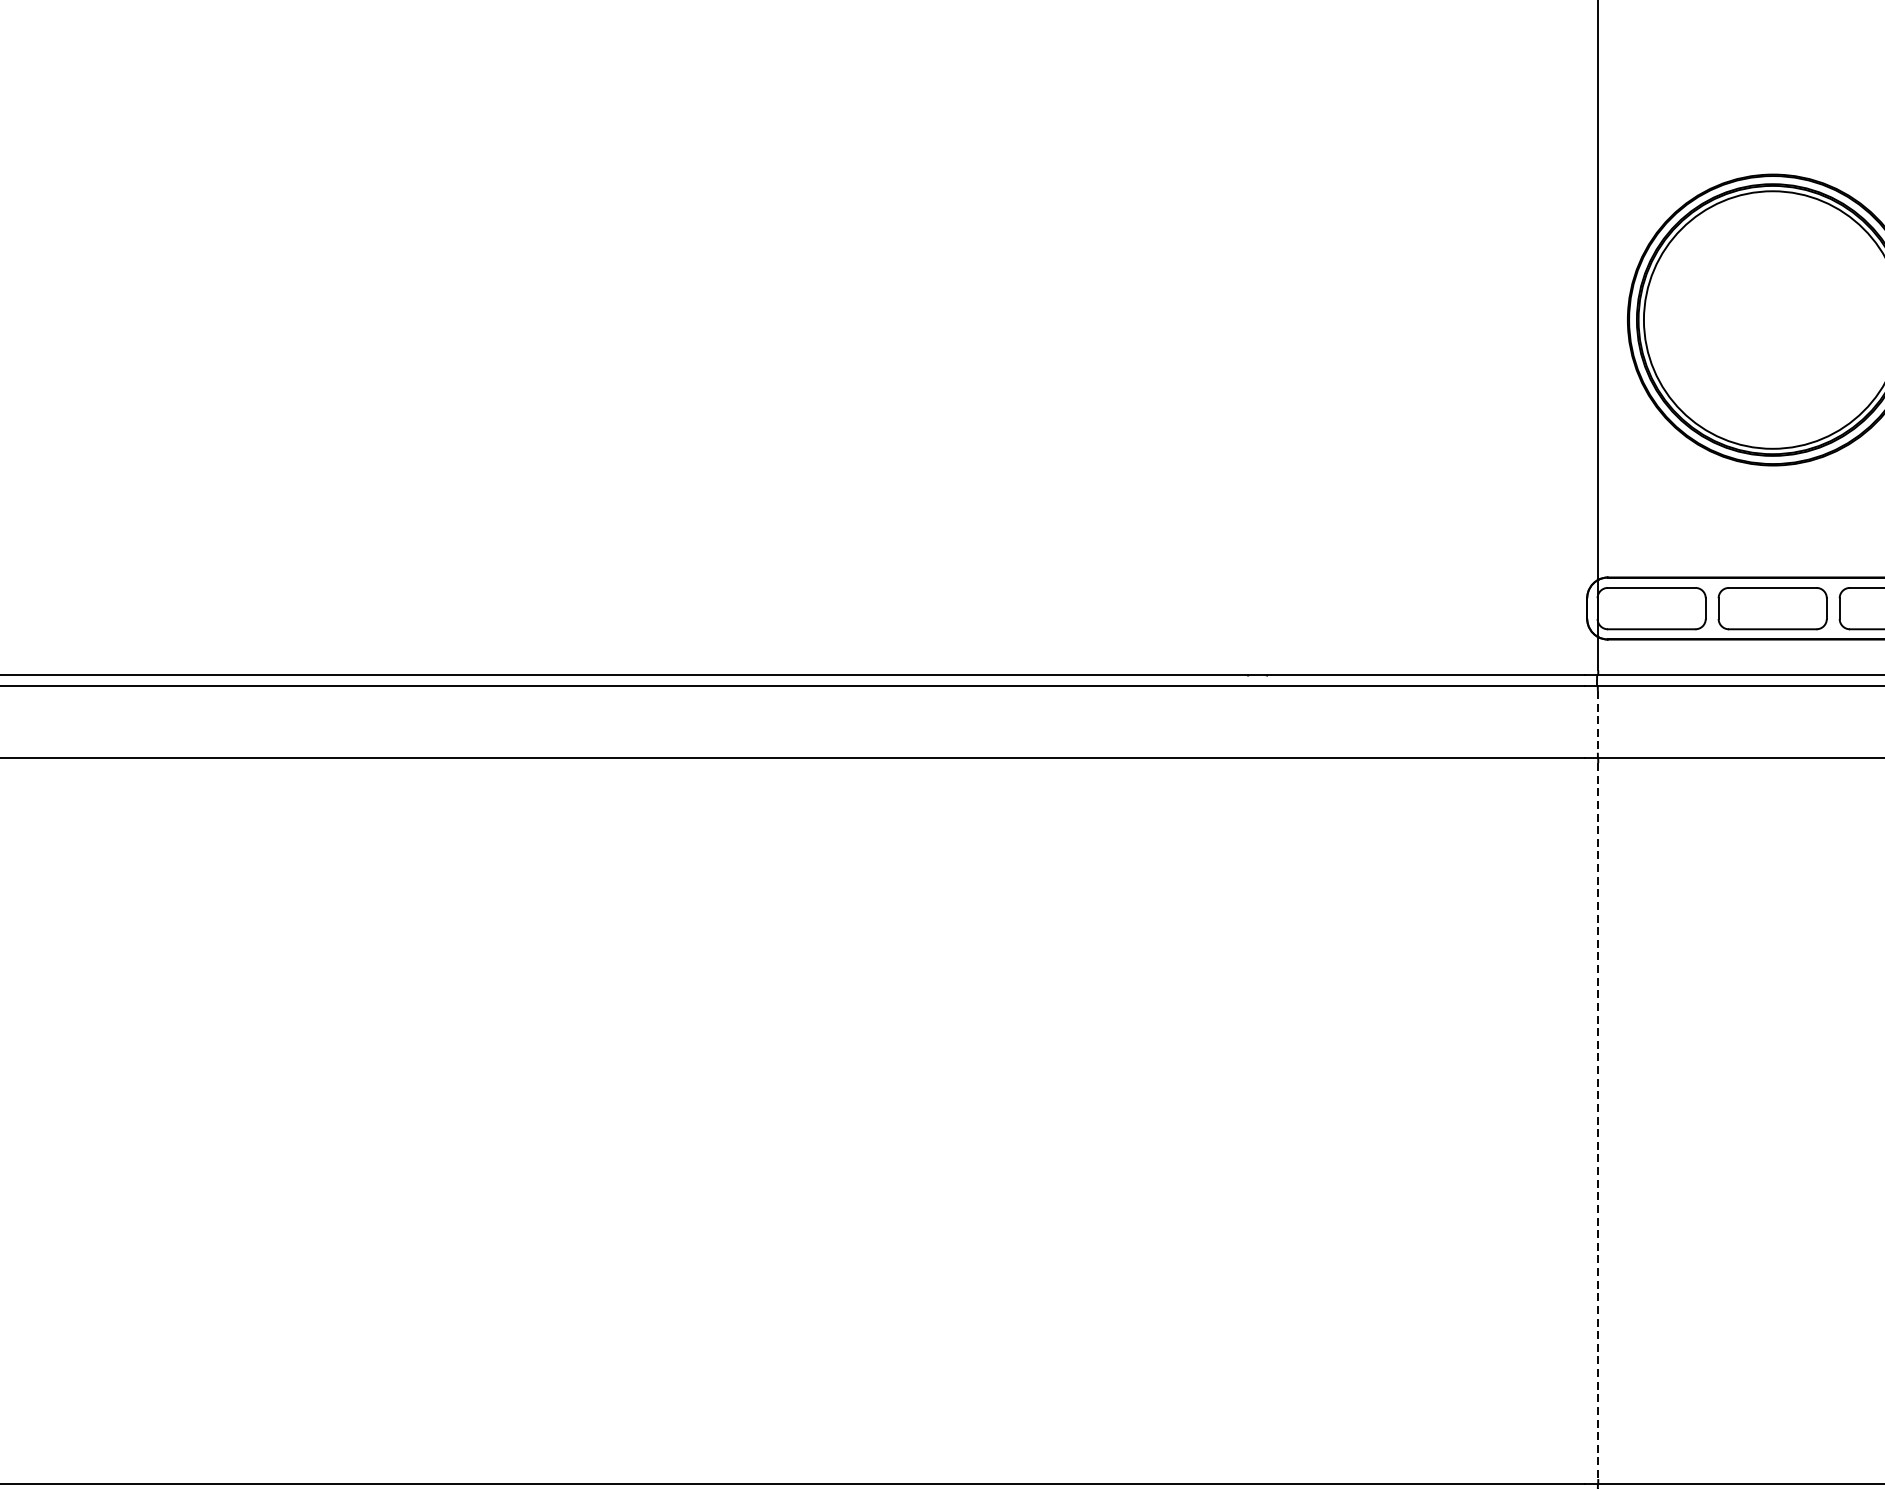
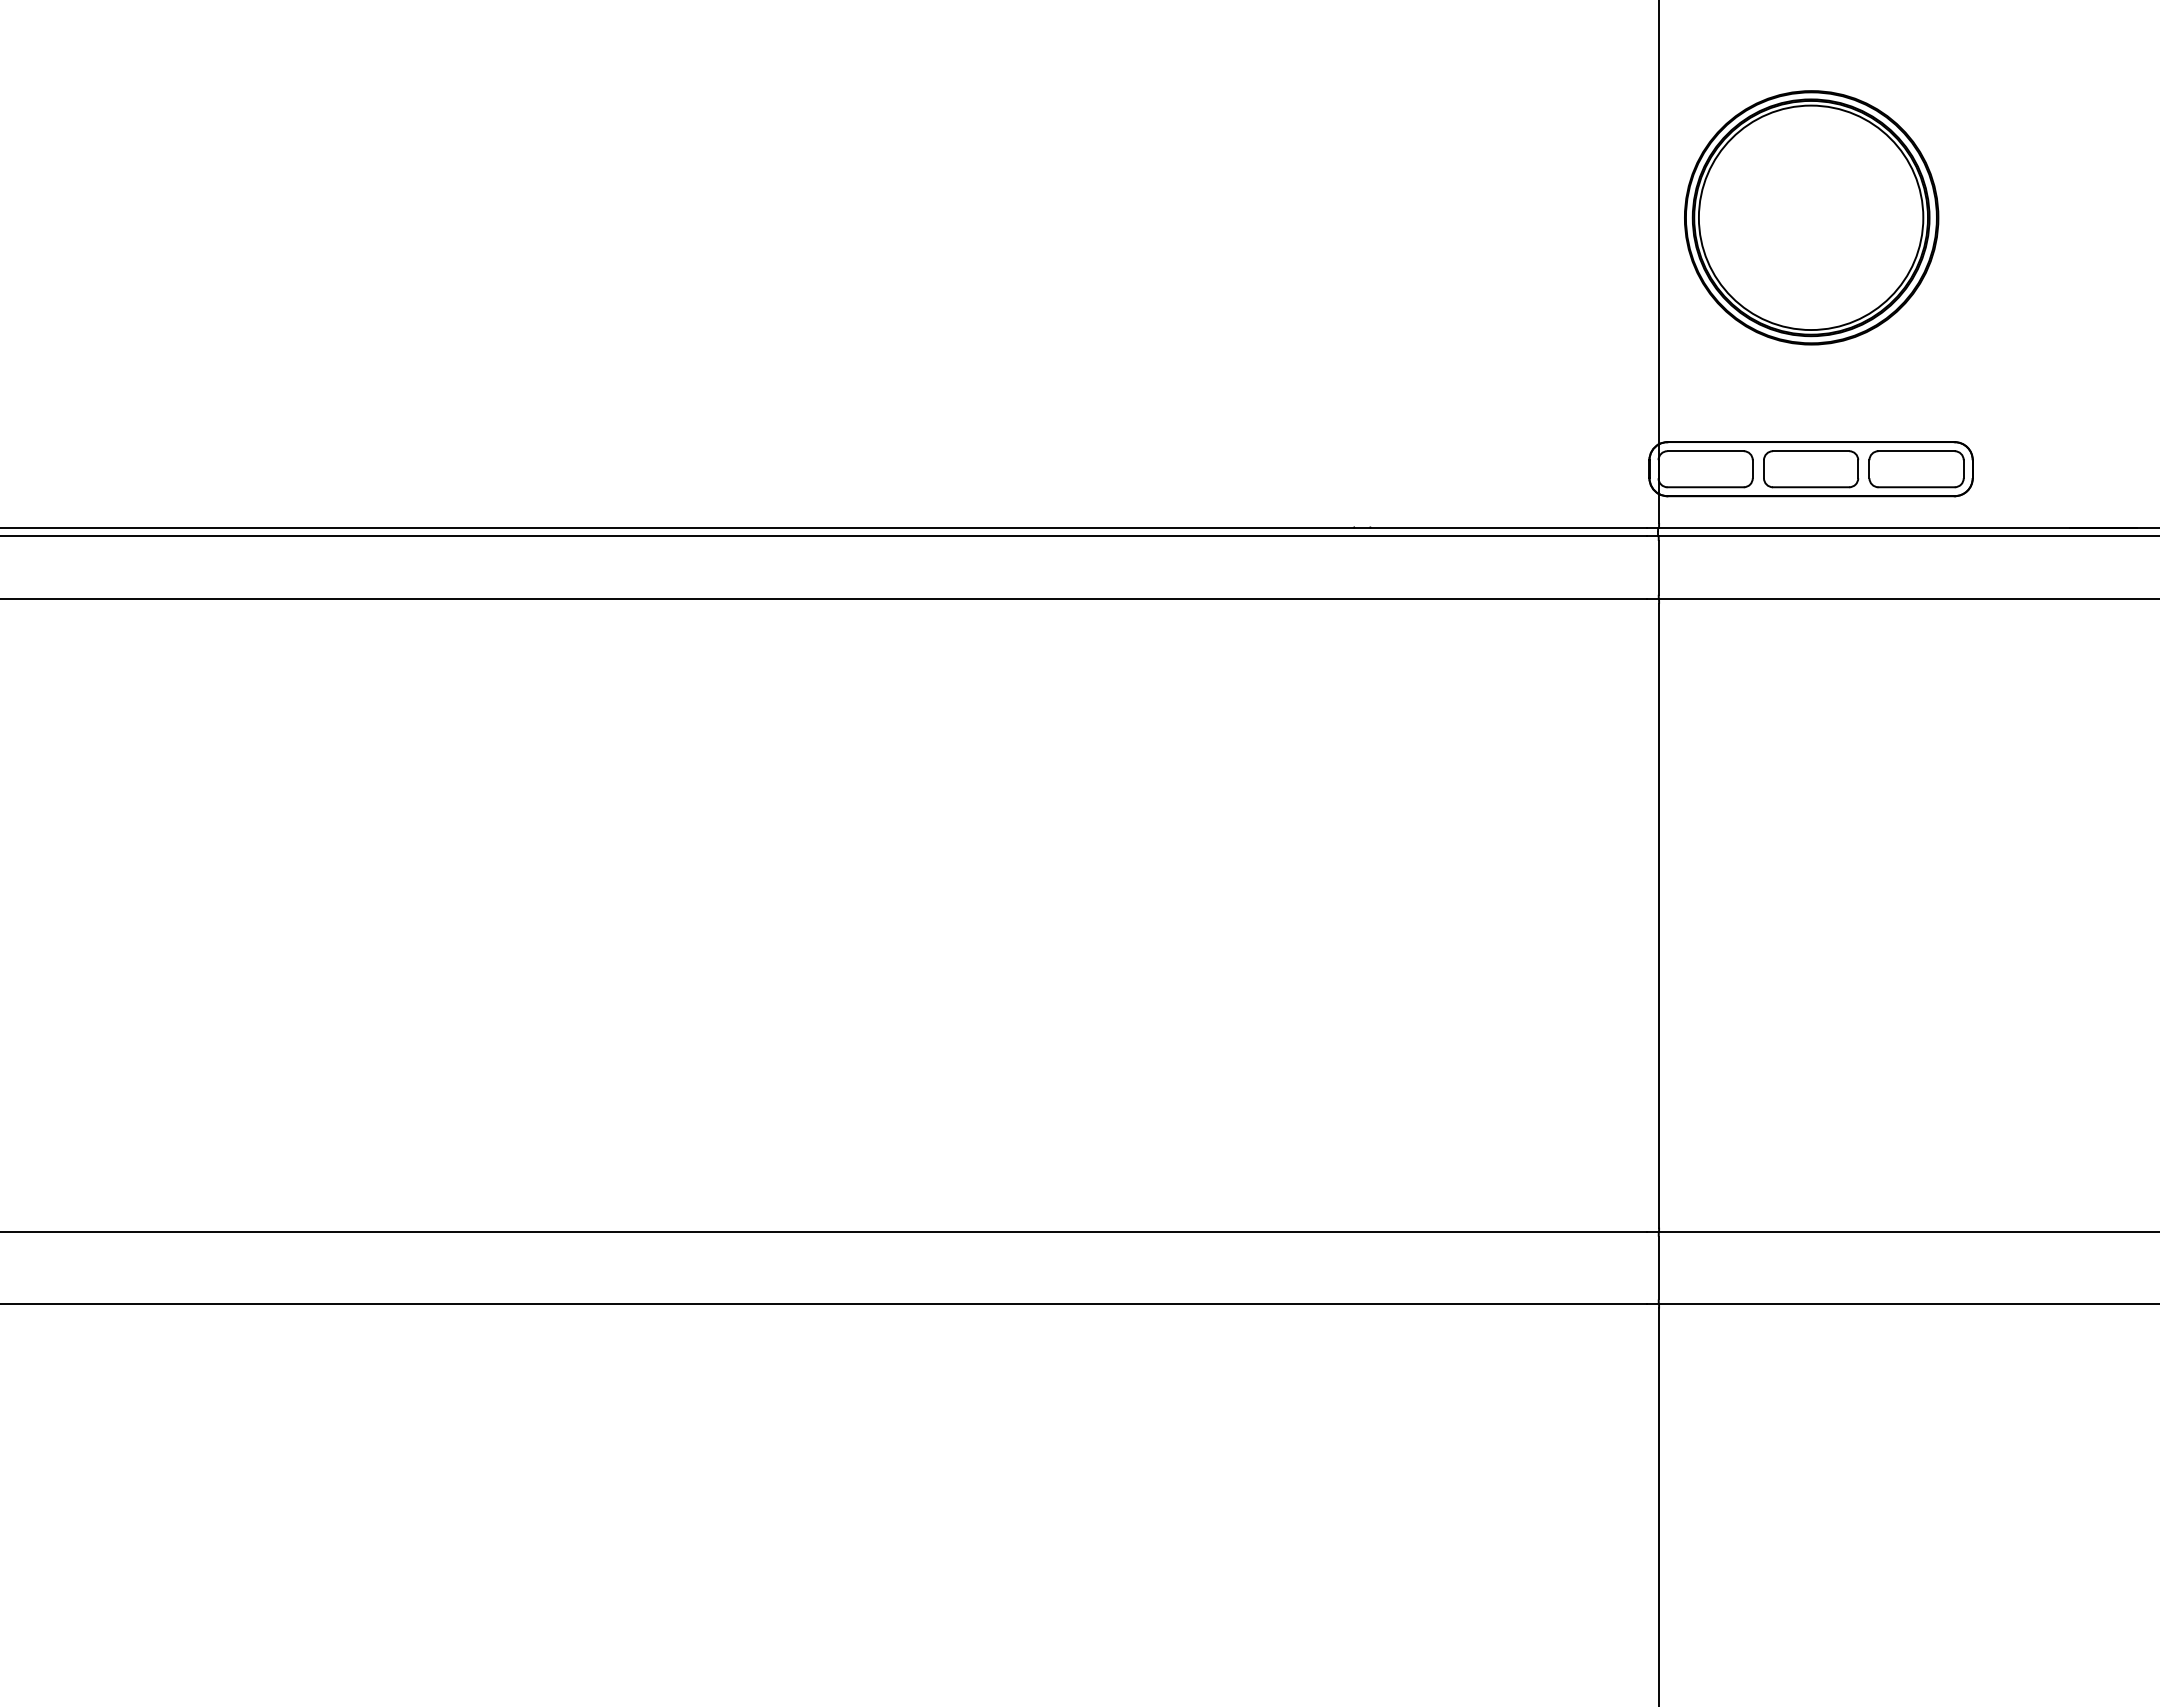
line: (1597, 721) -> (1658, 567), dashed -> solid
line: (1598, 1120) -> (1659, 915), dashed -> solid

